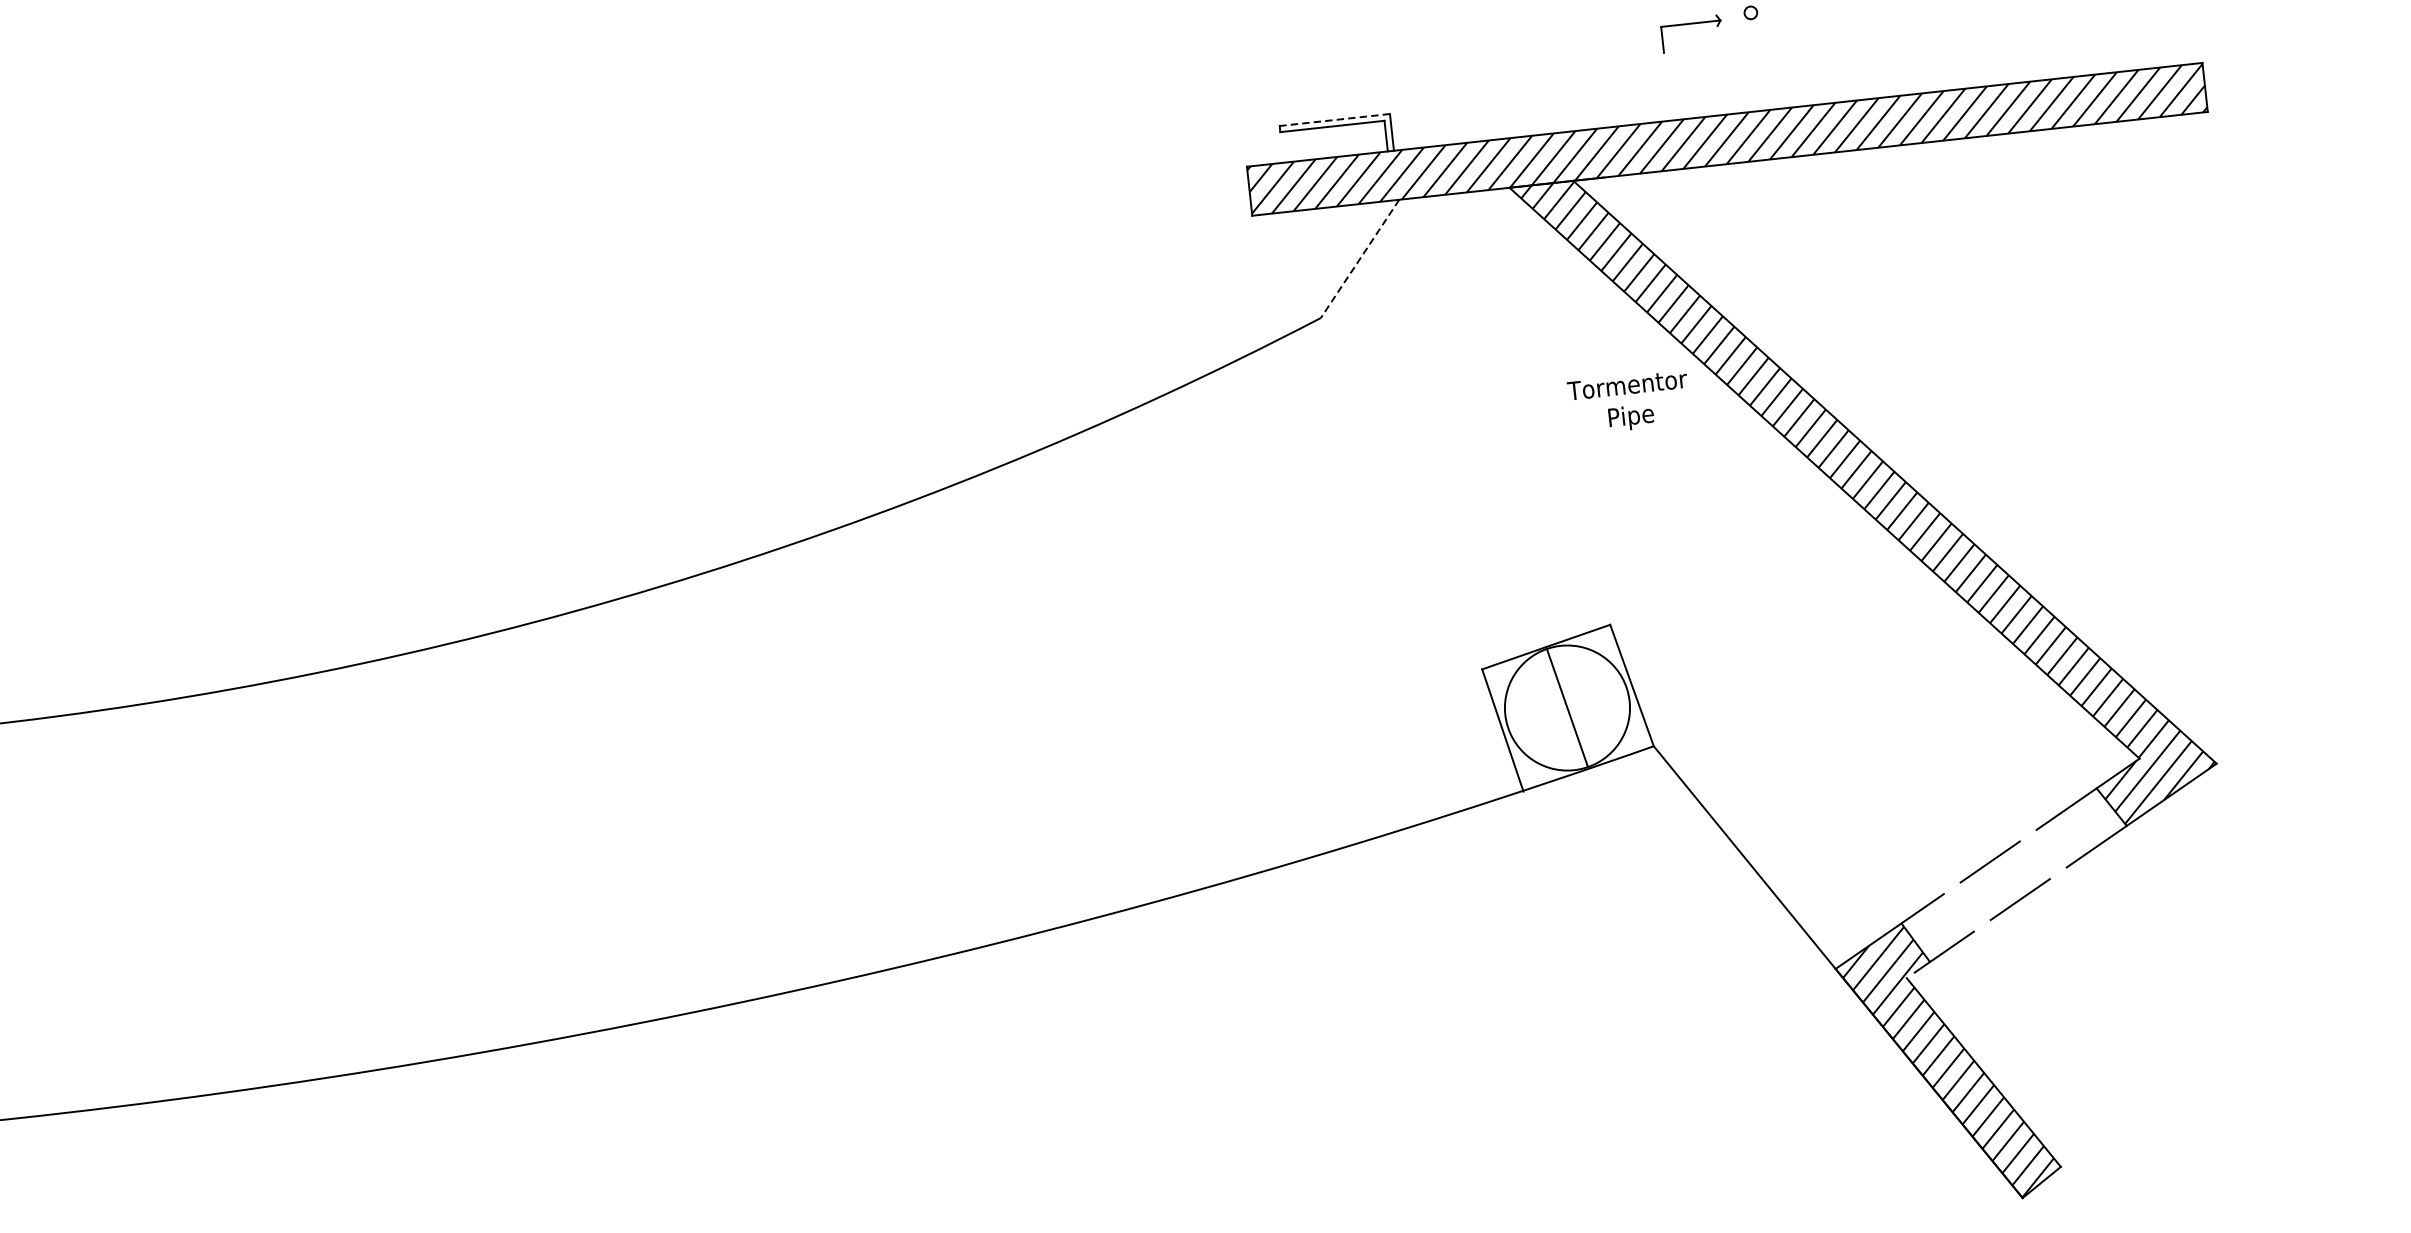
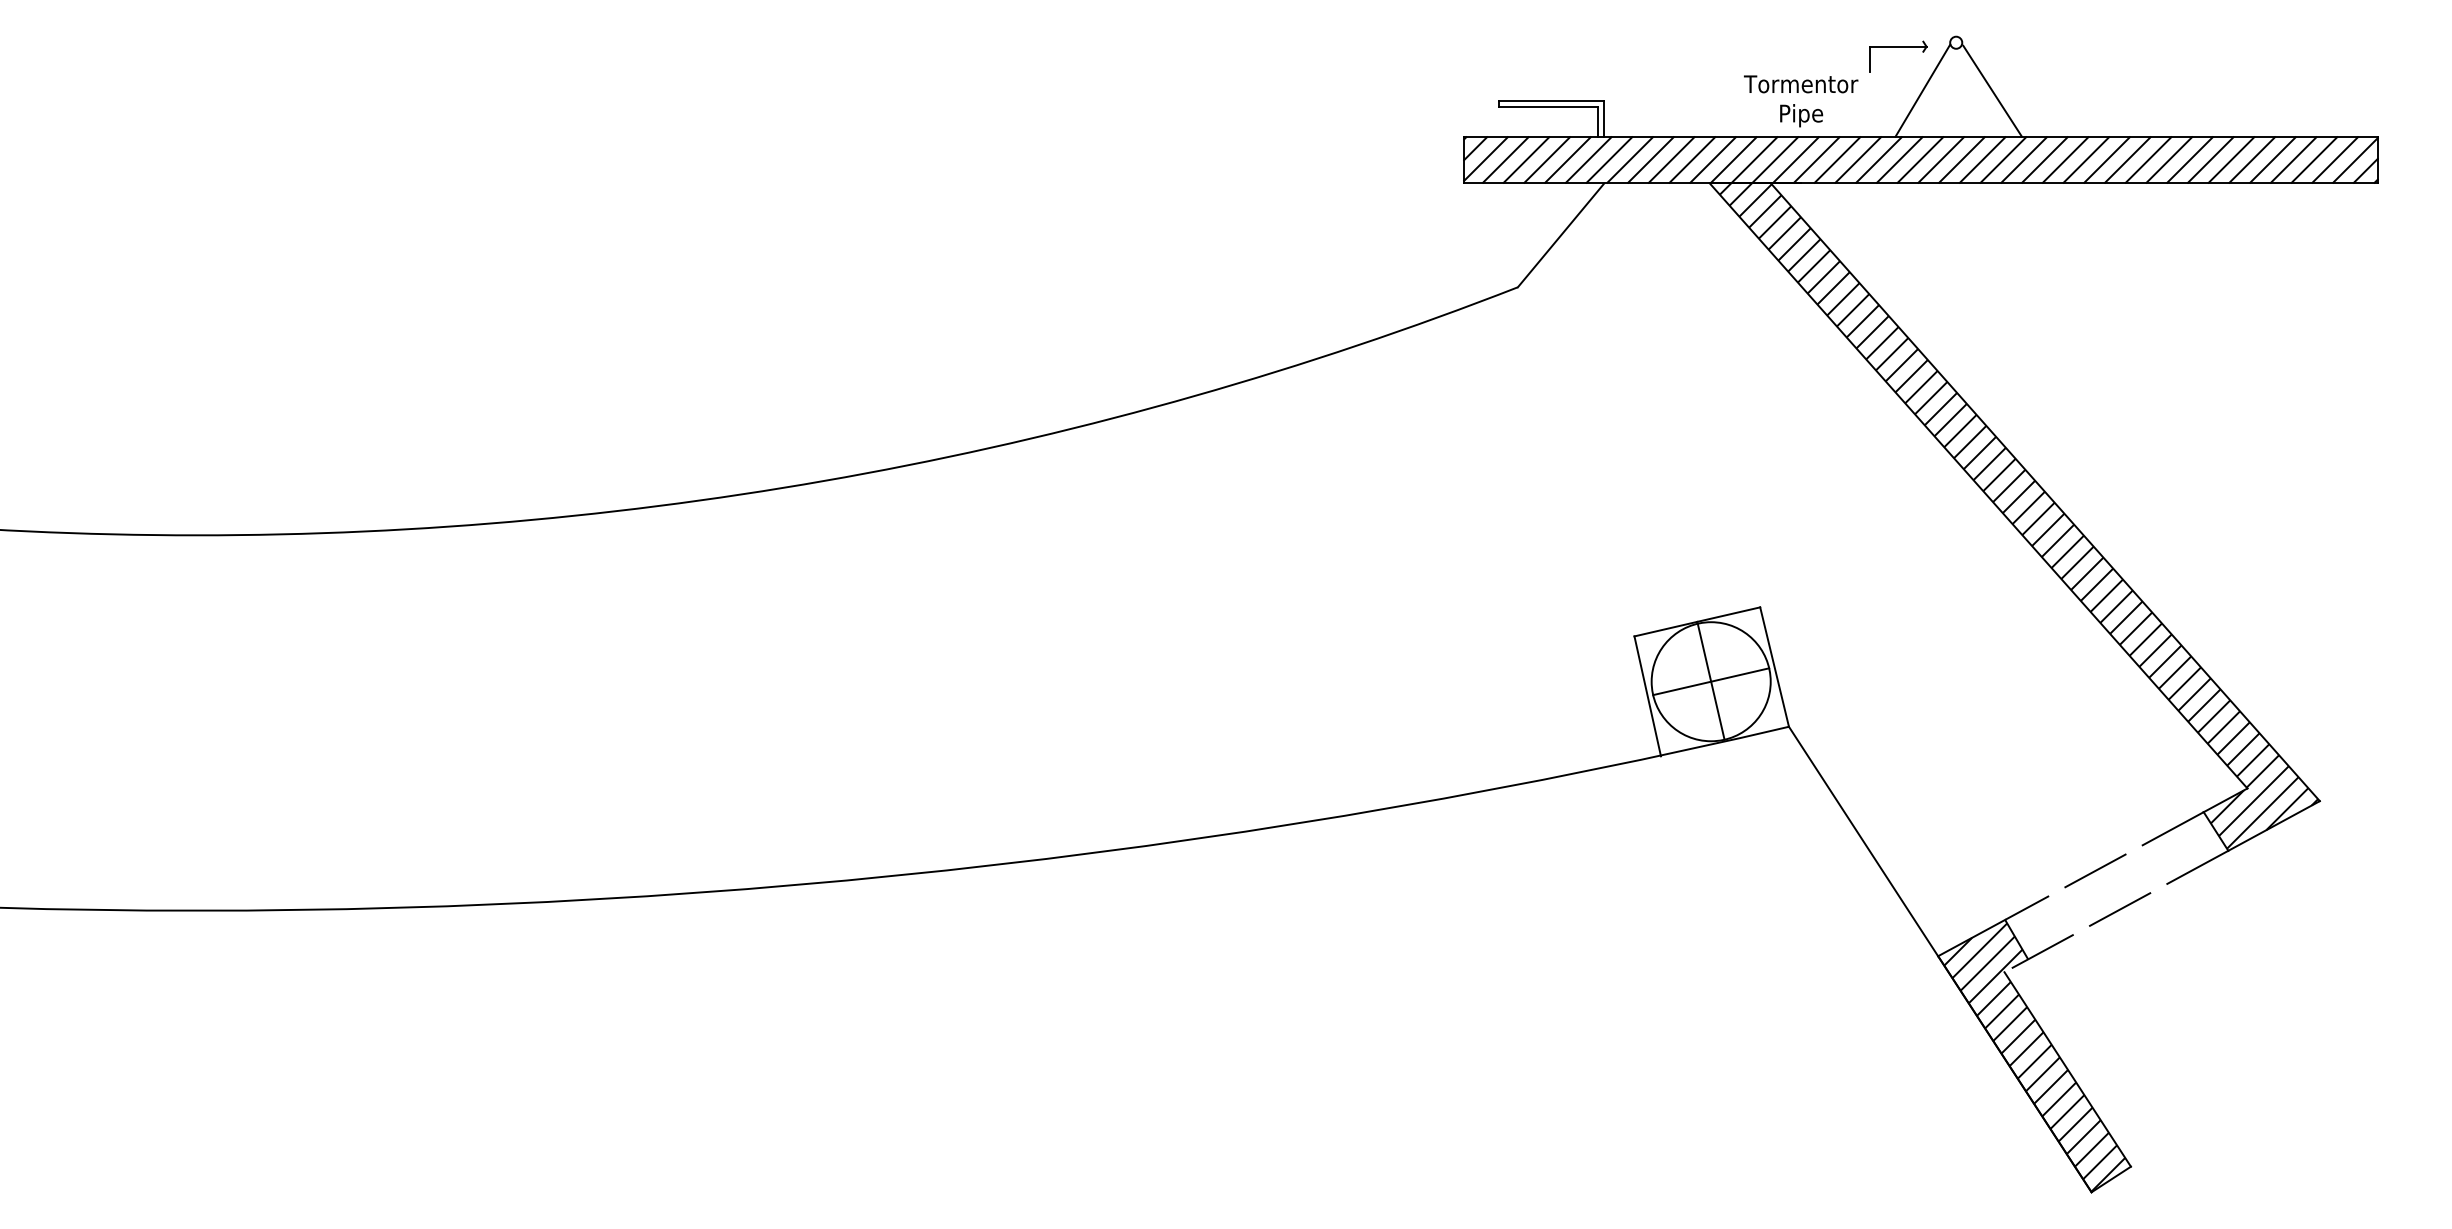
line: (1794, 58) -> (1992, 90), added
line: (1721, 66) -> (1922, 90), added
line: (1334, 120) -> (1551, 101), dashed -> solid
line: (1360, 258) -> (1561, 235), dashed -> solid
text: (1629, 403) -> (1801, 101), moved
line: (1567, 707) -> (1711, 681), added

